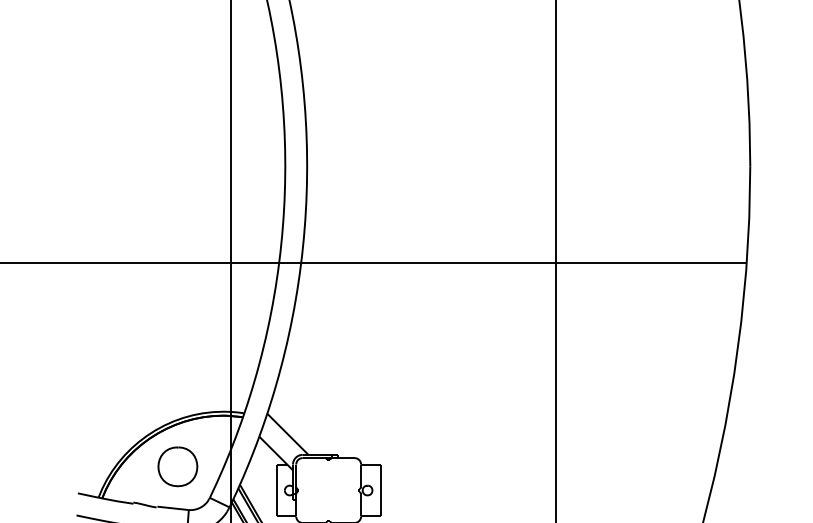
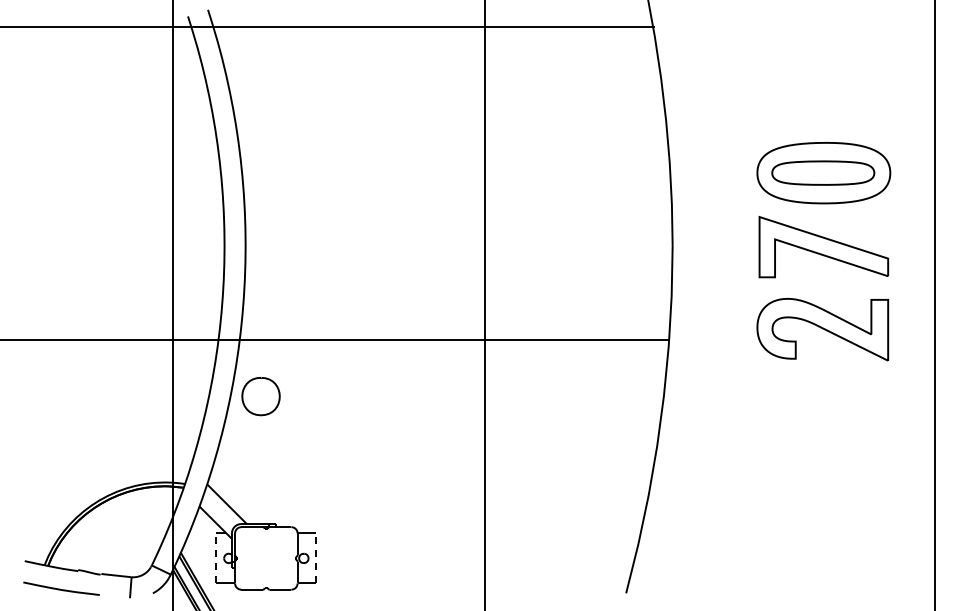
part: (177, 466) -> (260, 396), moved
line: (276, 489) -> (216, 557), solid -> dashed
line: (380, 489) -> (316, 557), solid -> dashed

